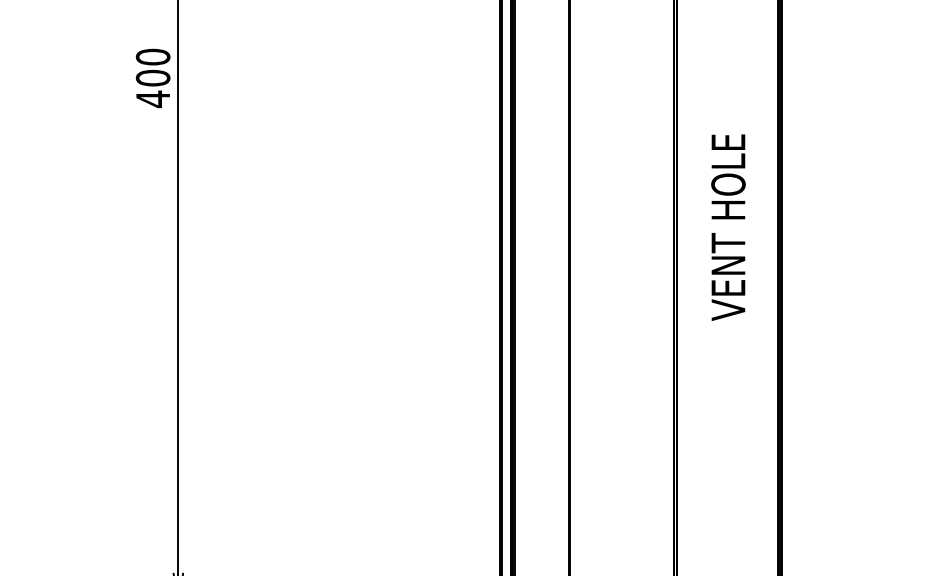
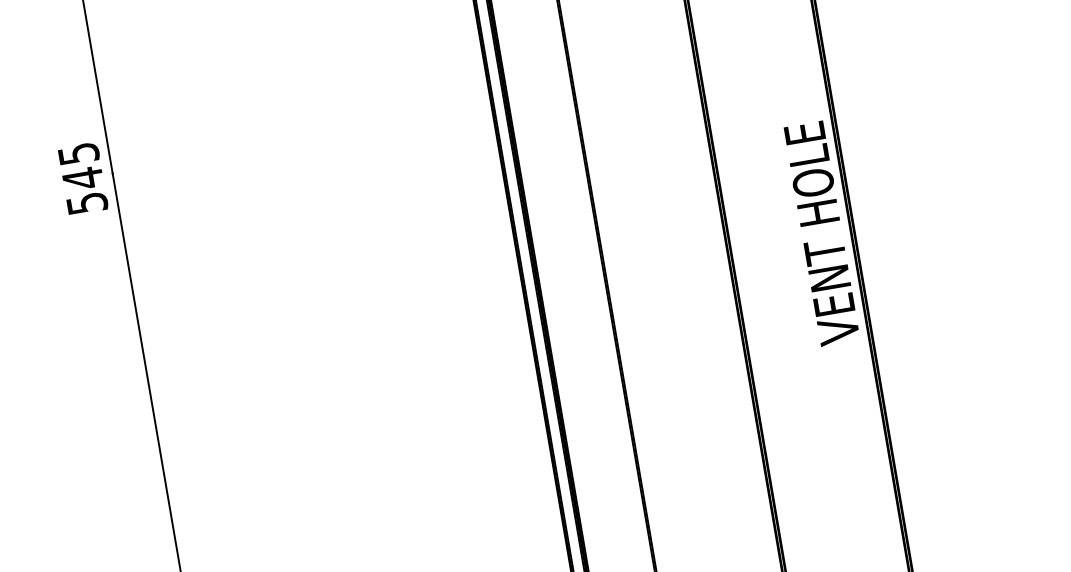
text: (152, 78) -> (82, 179), 400 -> 545
text: (728, 227) -> (822, 233), moved

